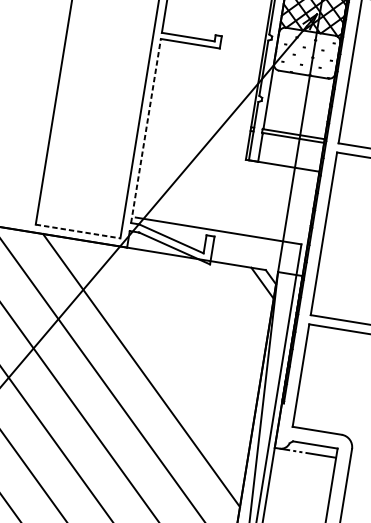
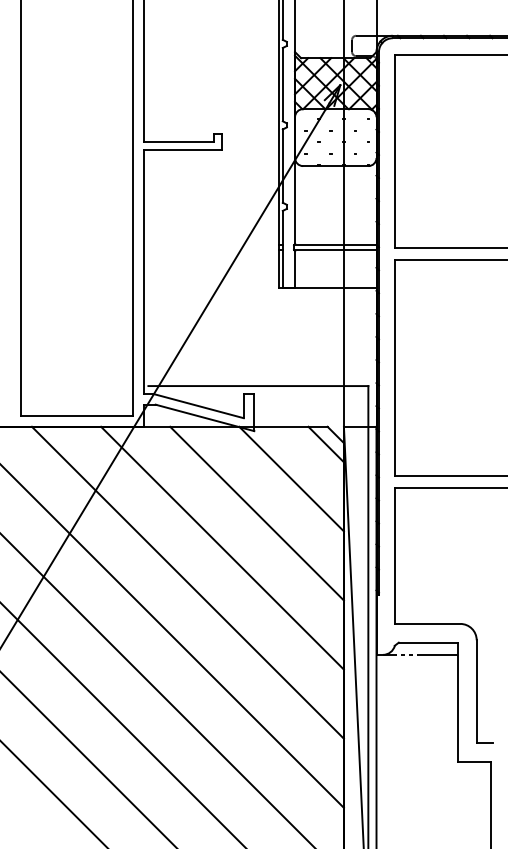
line: (146, 130) -> (143, 271), dashed -> solid
line: (78, 231) -> (77, 416), dashed -> solid
line: (232, 304) -> (291, 478), added
line: (201, 326) -> (256, 513), added
line: (171, 348) -> (222, 547), added

